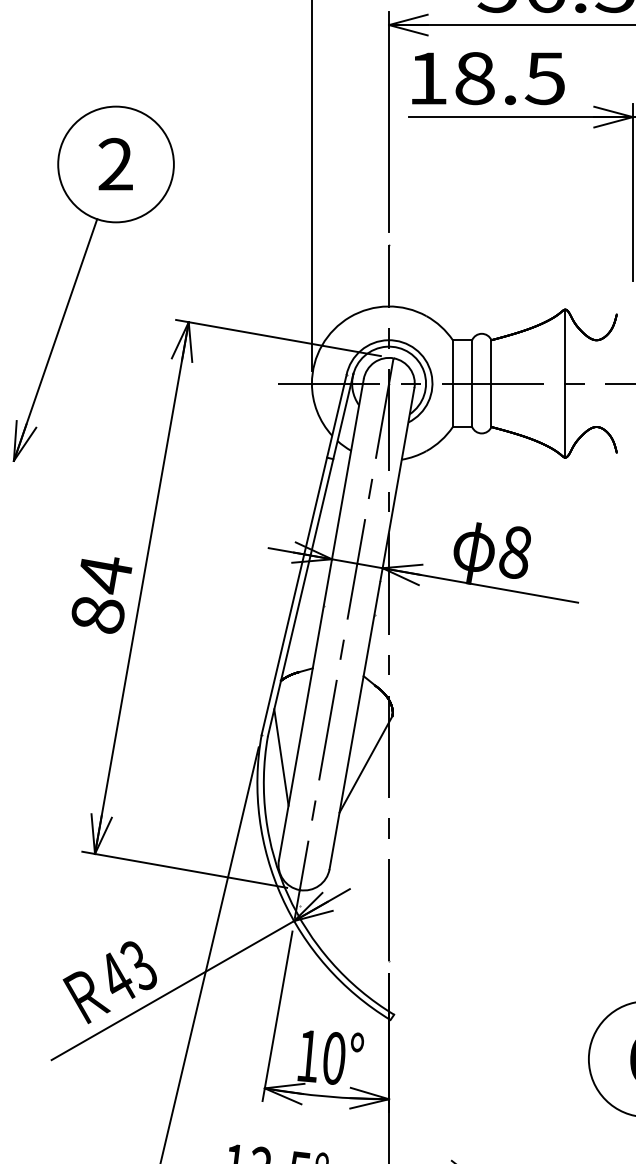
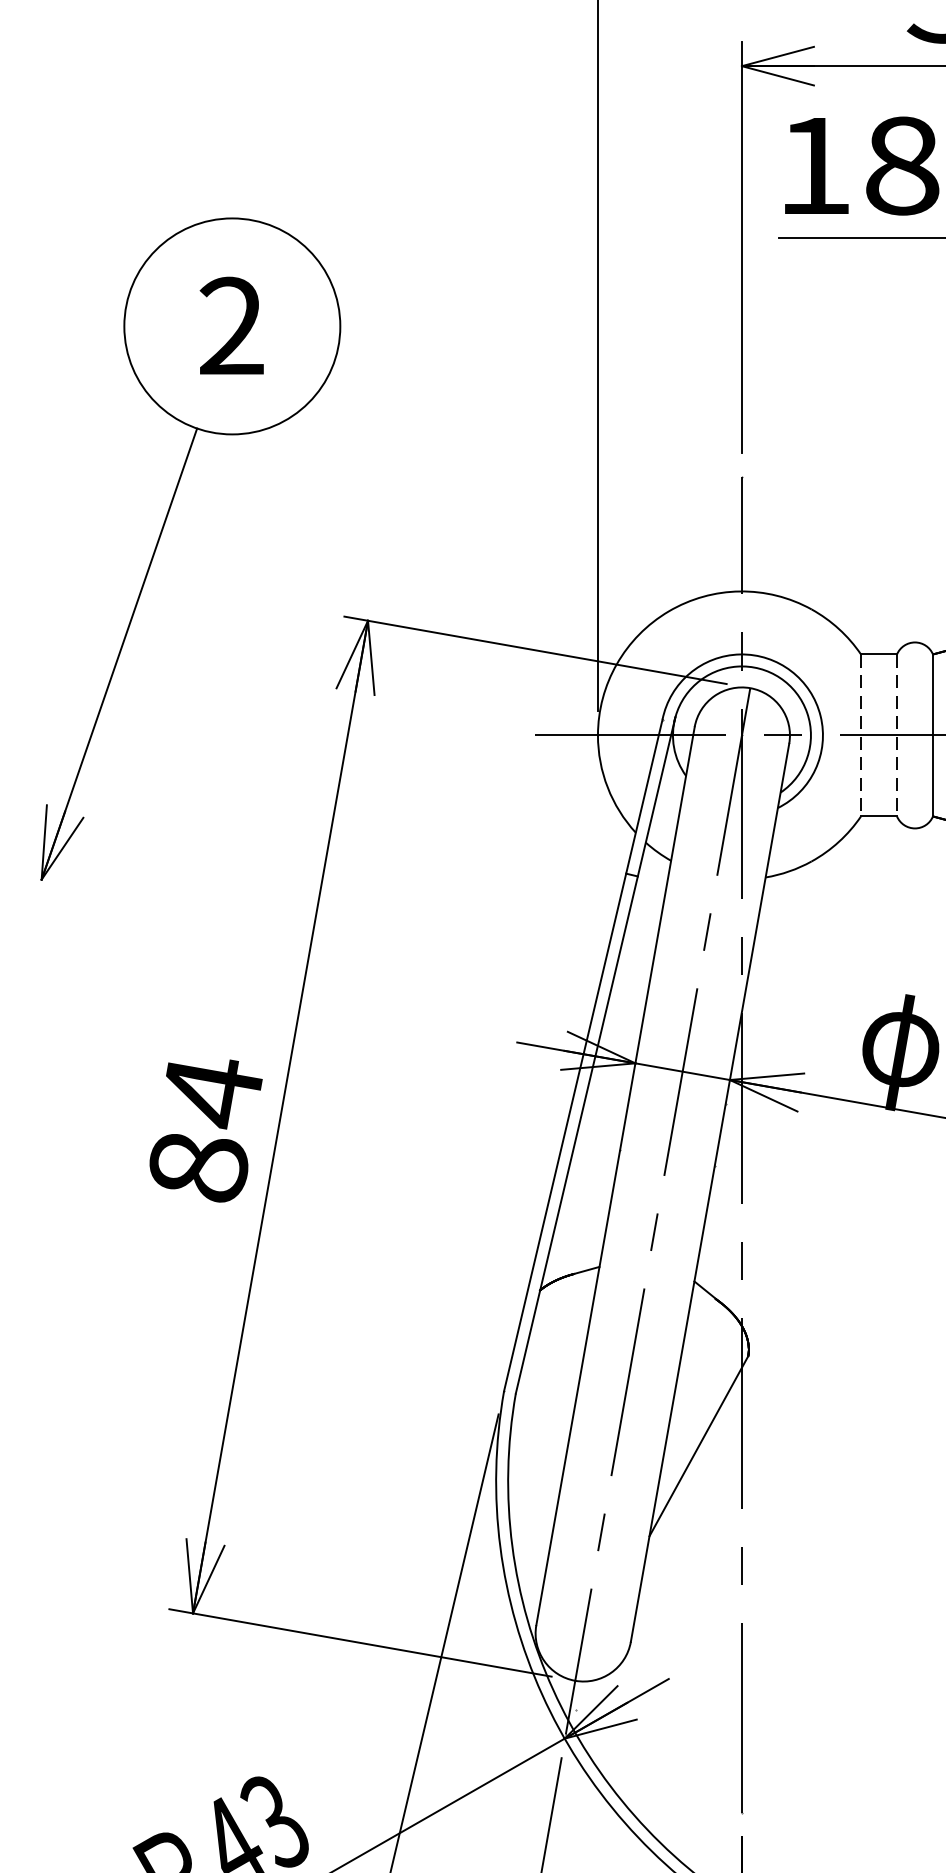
line: (452, 384) -> (860, 737), solid -> dashed
line: (472, 384) -> (897, 737), solid -> dashed
line: (281, 757) -> (541, 1433), removed

